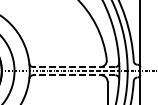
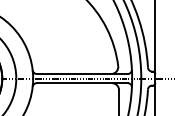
line: (73, 67) -> (81, 74), dashed -> solid
line: (73, 75) -> (81, 83), dashed -> solid

